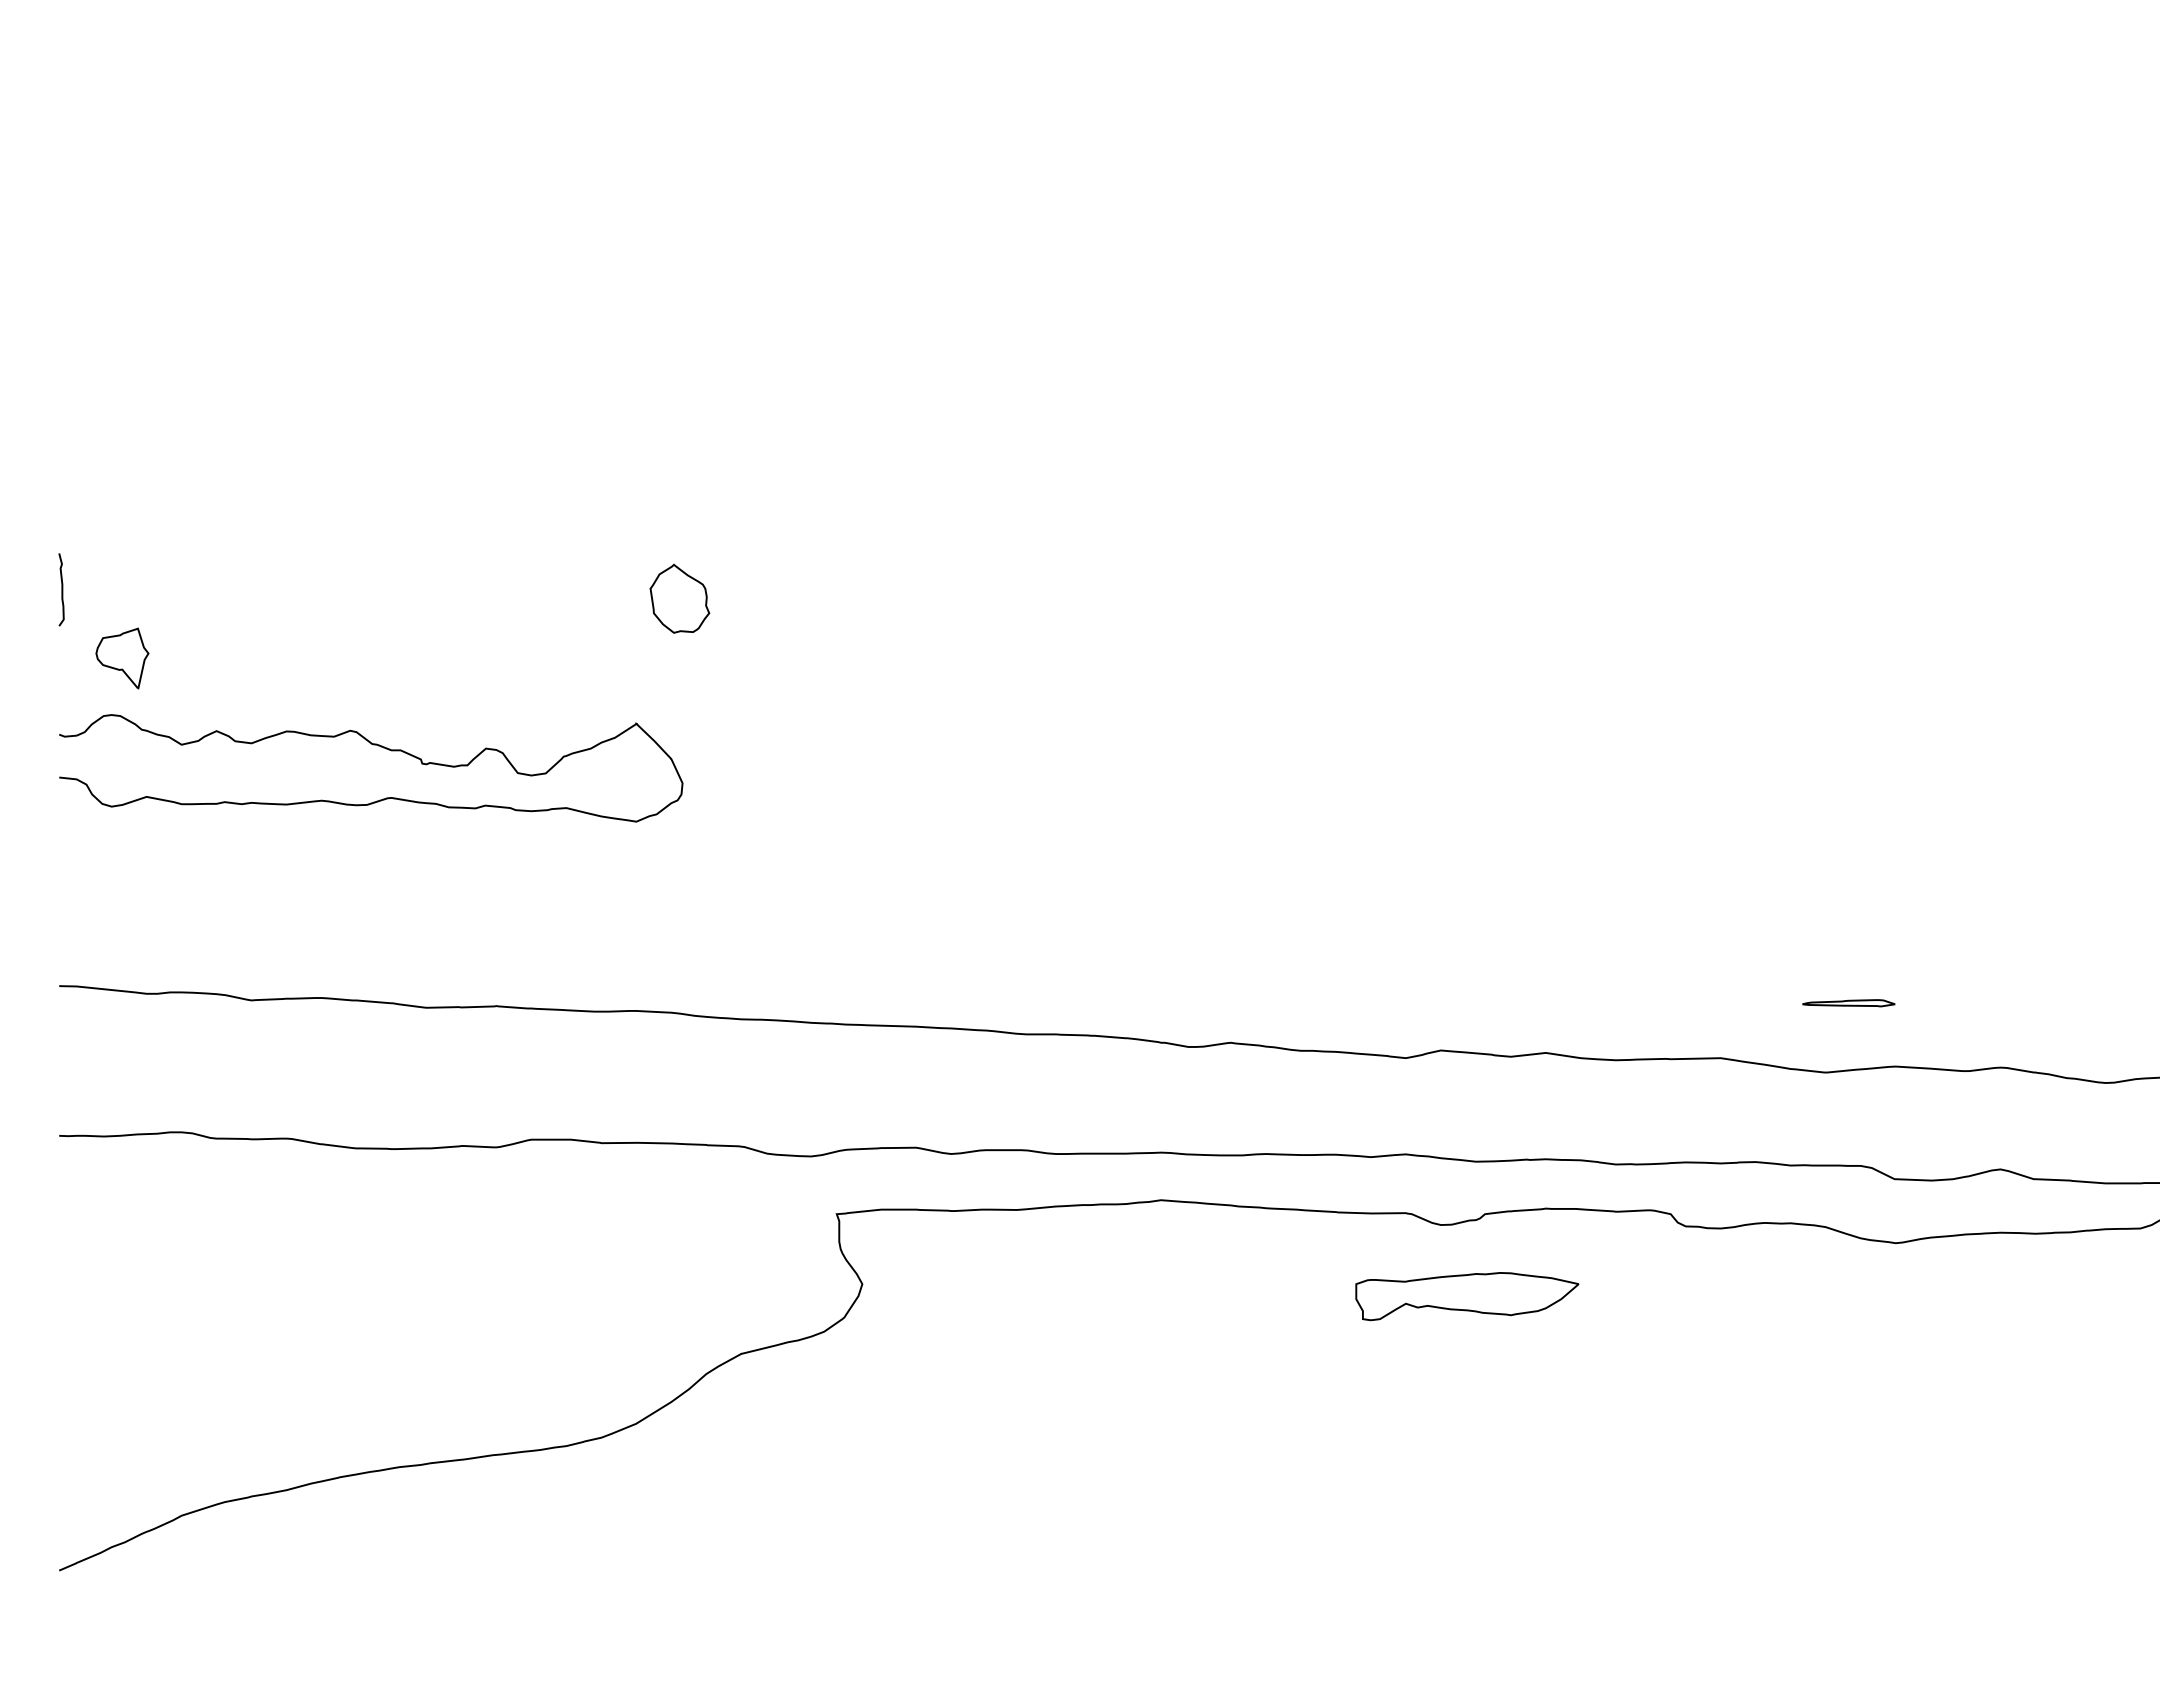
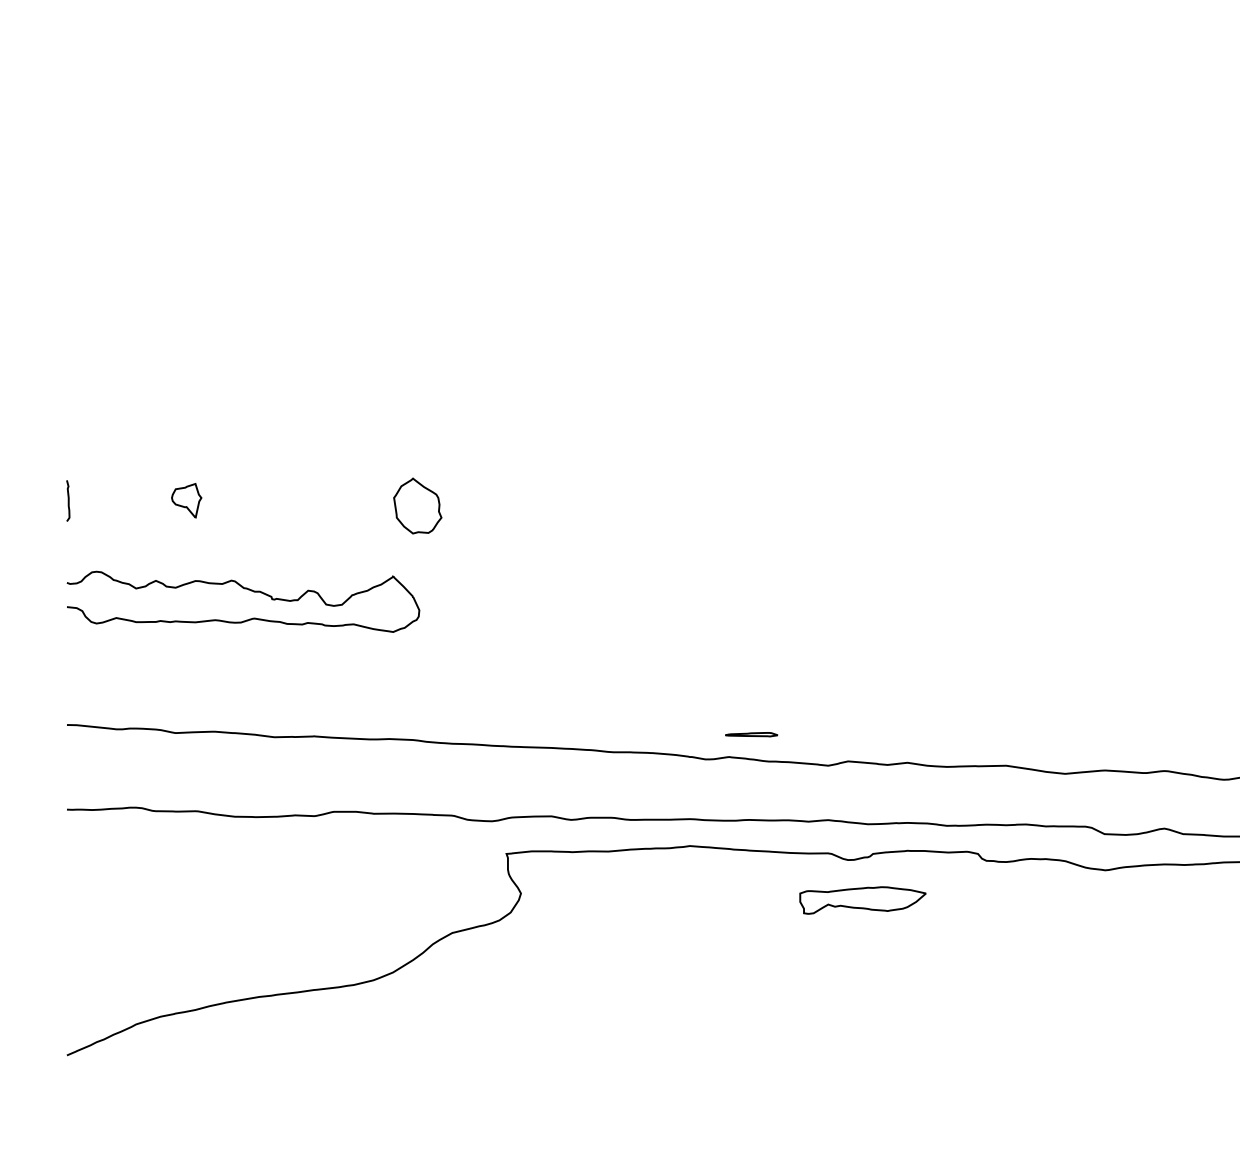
part: (679, 597) -> (417, 505), size x1.43
part: (122, 657) -> (186, 500), moved
part: (1848, 1002) -> (751, 734), moved

